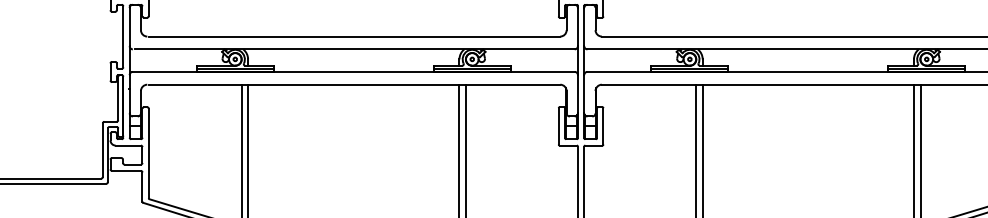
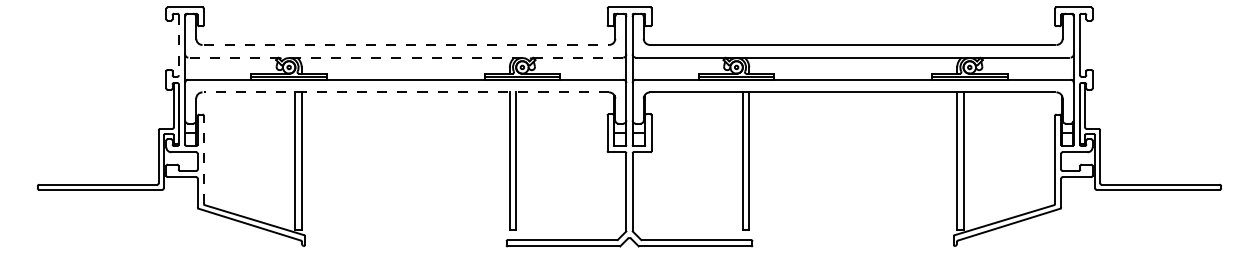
line: (355, 36) -> (407, 44), solid -> dashed
line: (122, 37) -> (178, 45), solid -> dashed
line: (354, 49) -> (406, 57), solid -> dashed
line: (354, 84) -> (406, 92), solid -> dashed
line: (149, 152) -> (204, 159), solid -> dashed

